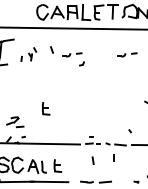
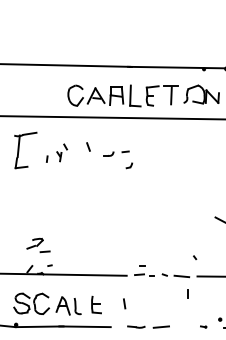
part: (127, 54) -> (191, 153), removed
part: (46, 108) -> (80, 226), removed
line: (112, 157) -> (187, 293), moved
line: (93, 160) -> (124, 303), moved

